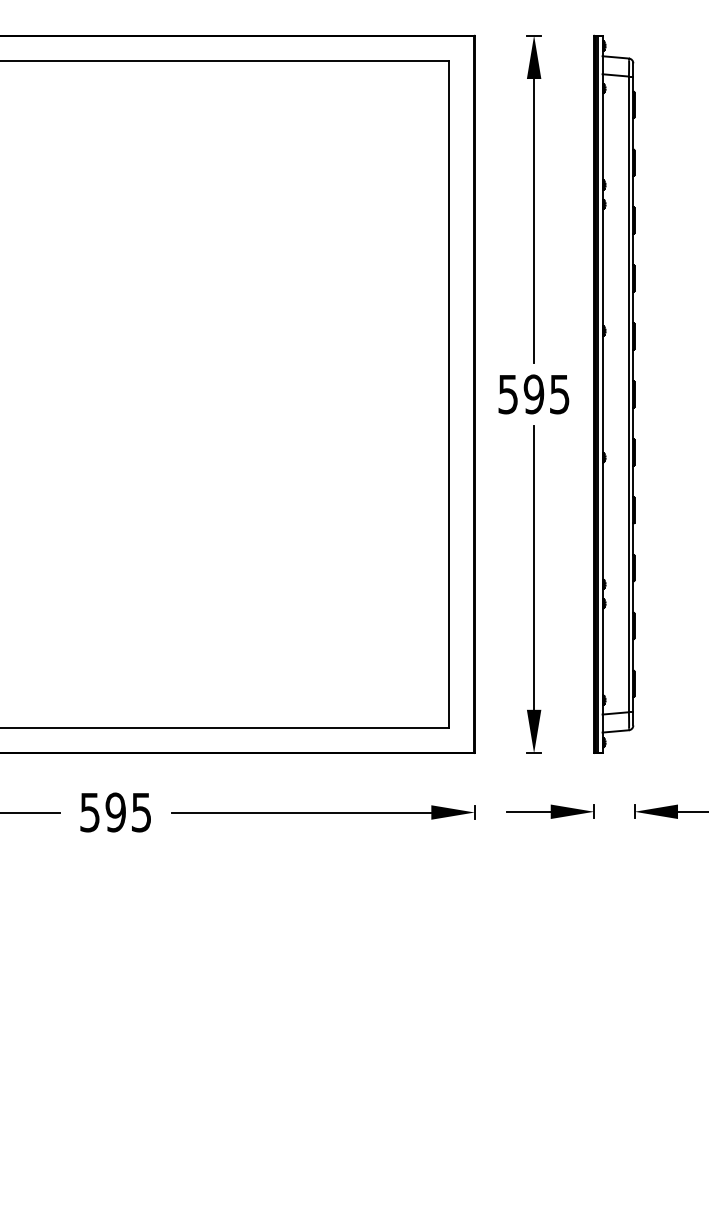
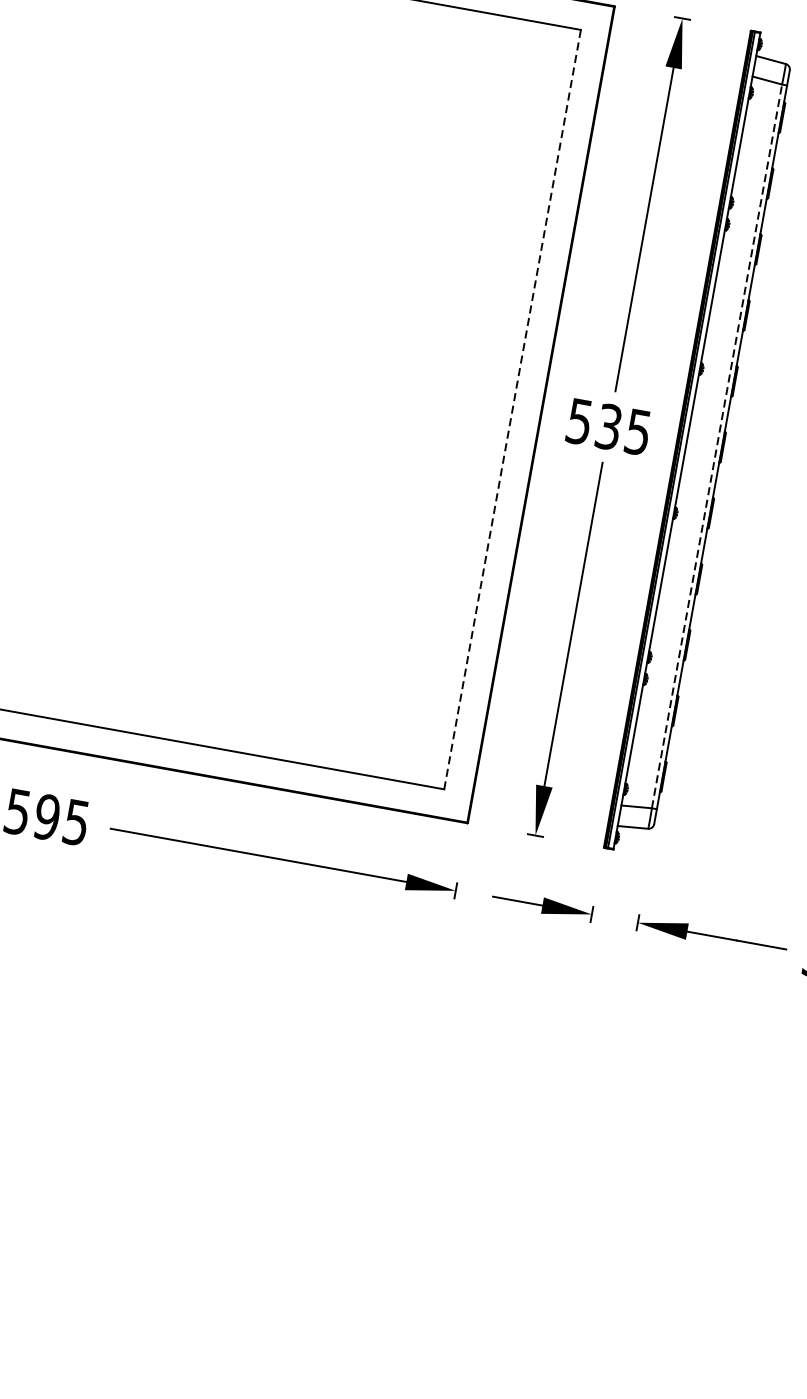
line: (449, 394) -> (512, 409), solid -> dashed
text: (533, 394) -> (608, 426), 595 -> 535
line: (628, 394) -> (716, 446), solid -> dashed

